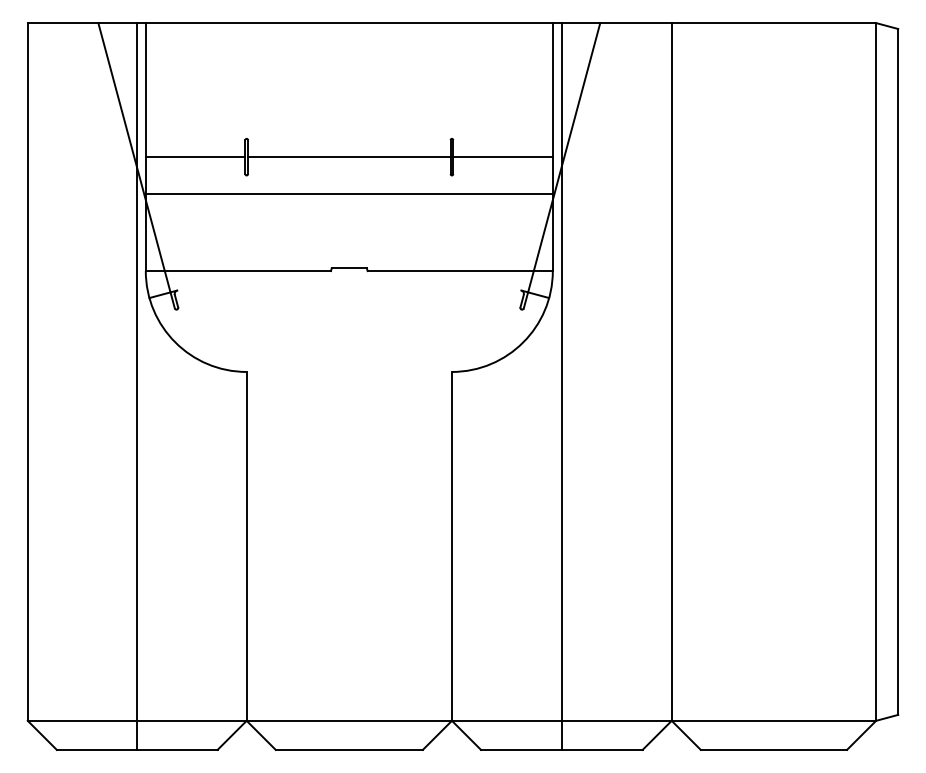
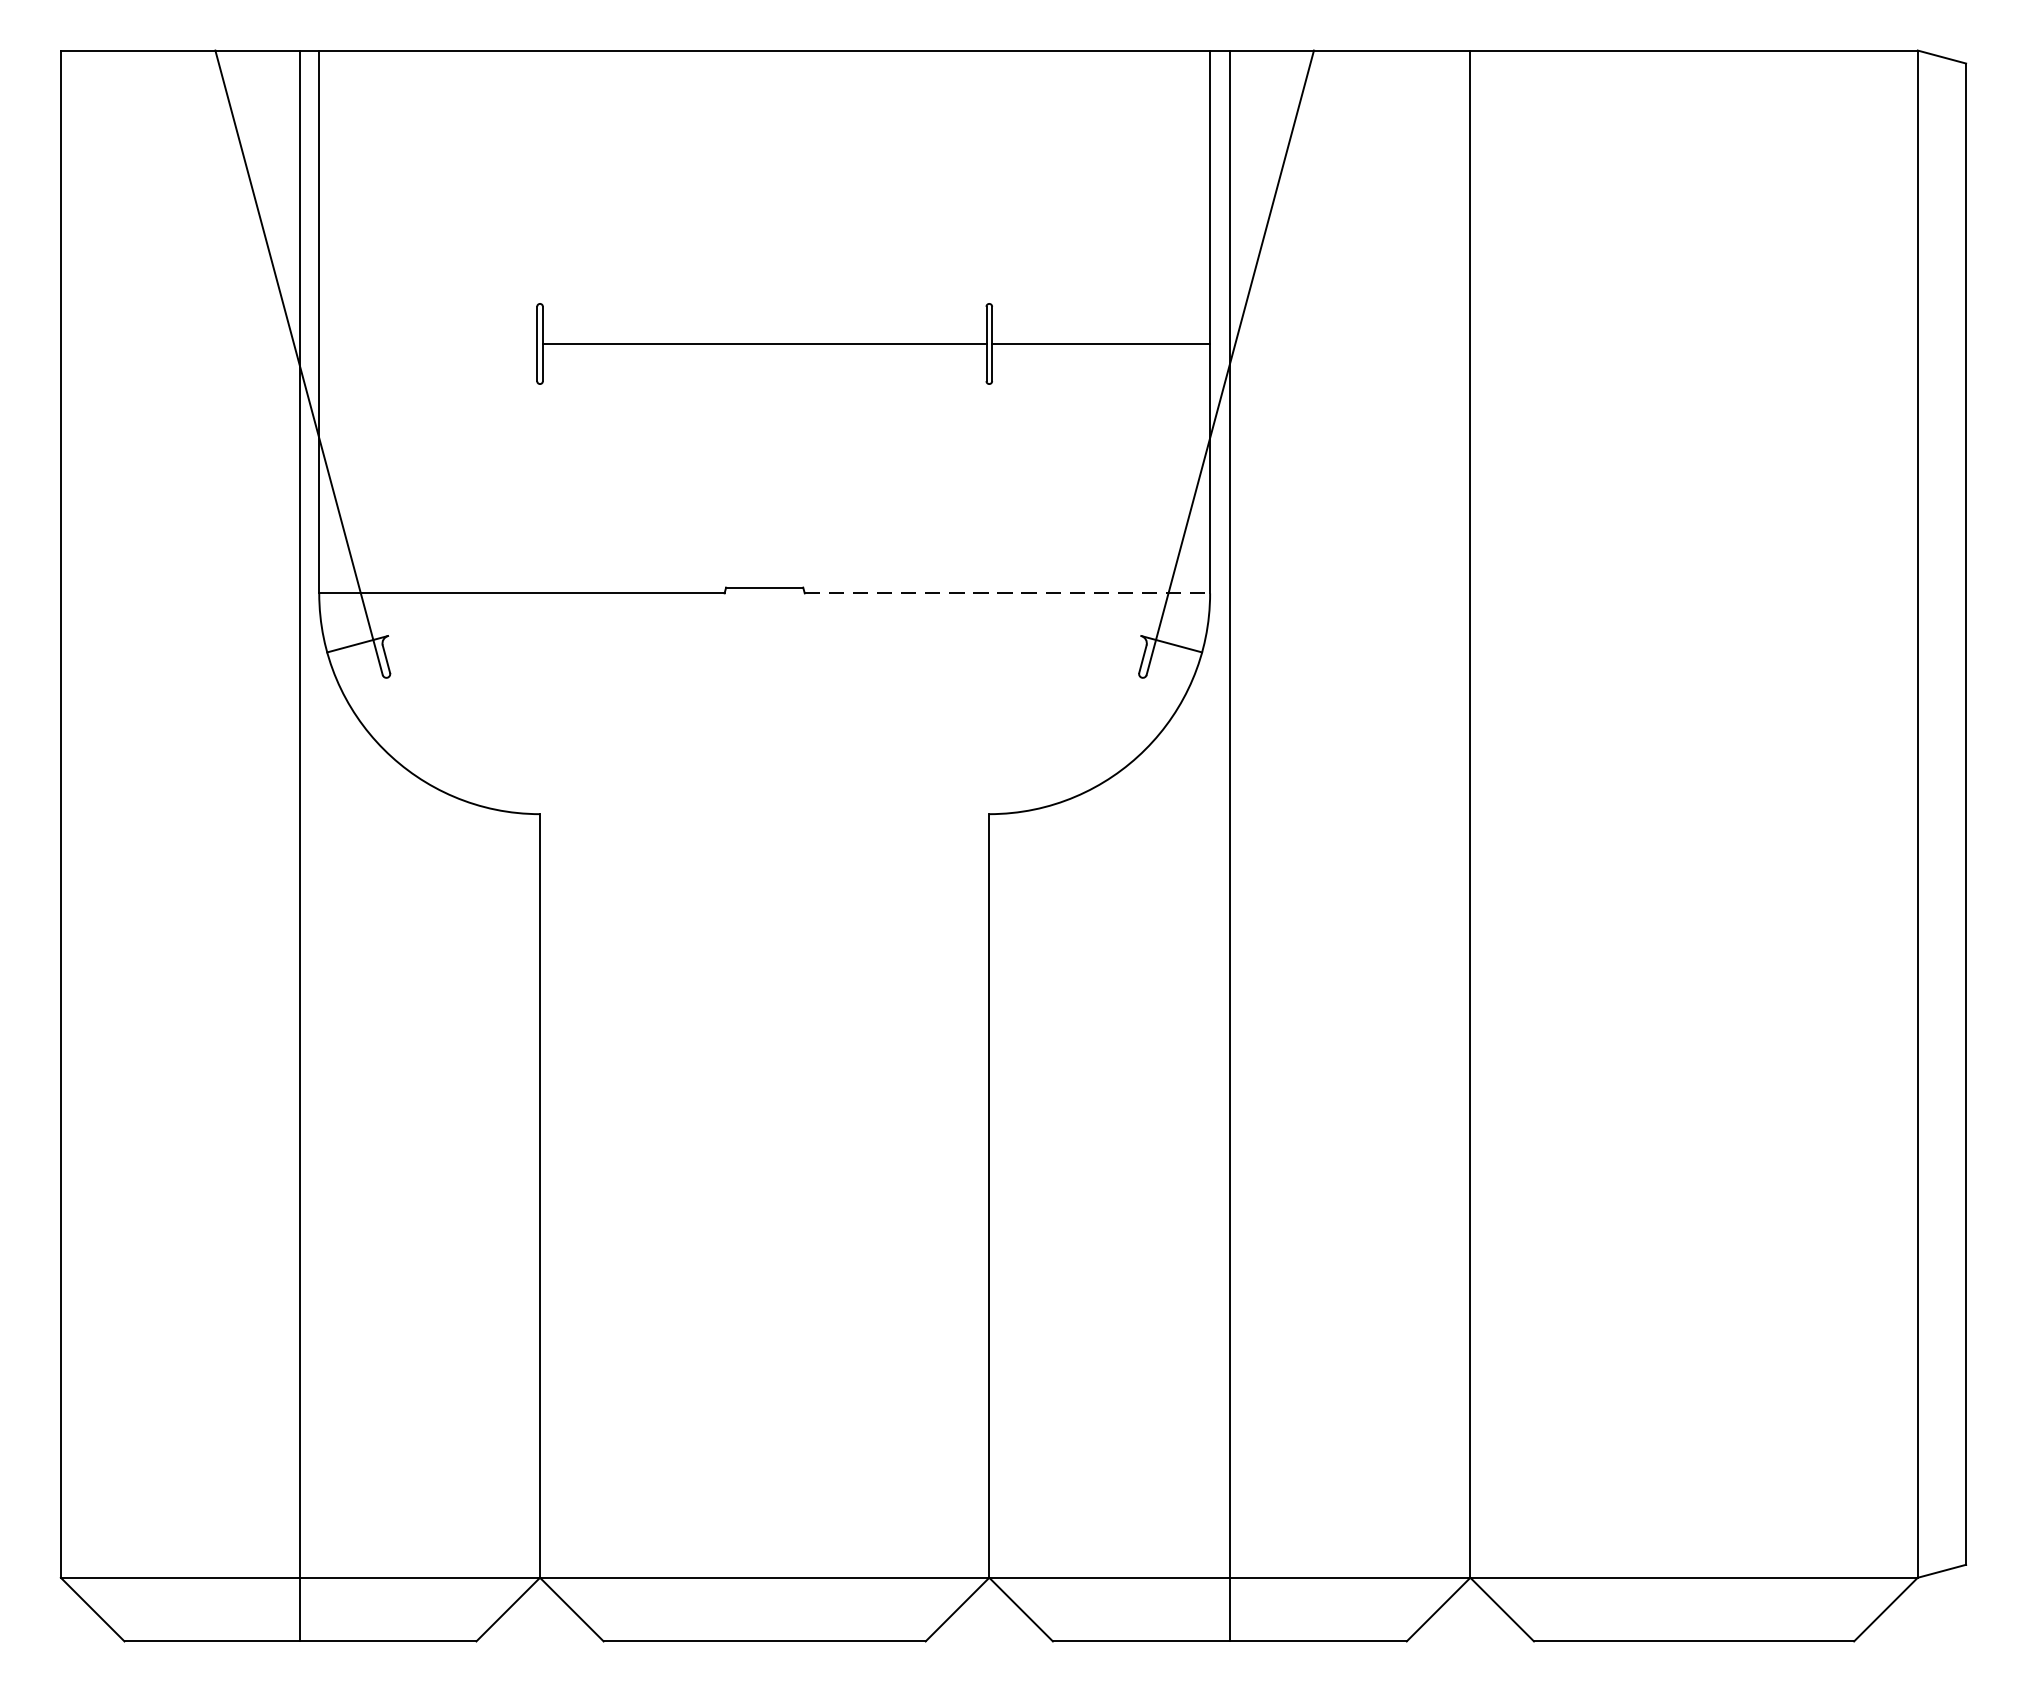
line: (195, 157) -> (427, 344), removed
line: (348, 193) -> (762, 423), removed
line: (460, 271) -> (1008, 594), solid -> dashed

